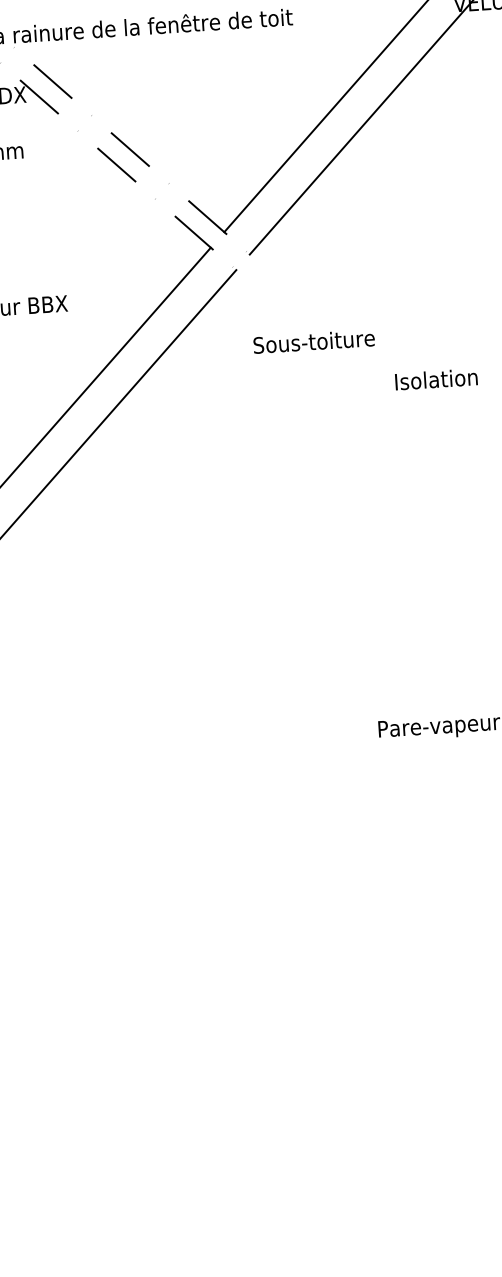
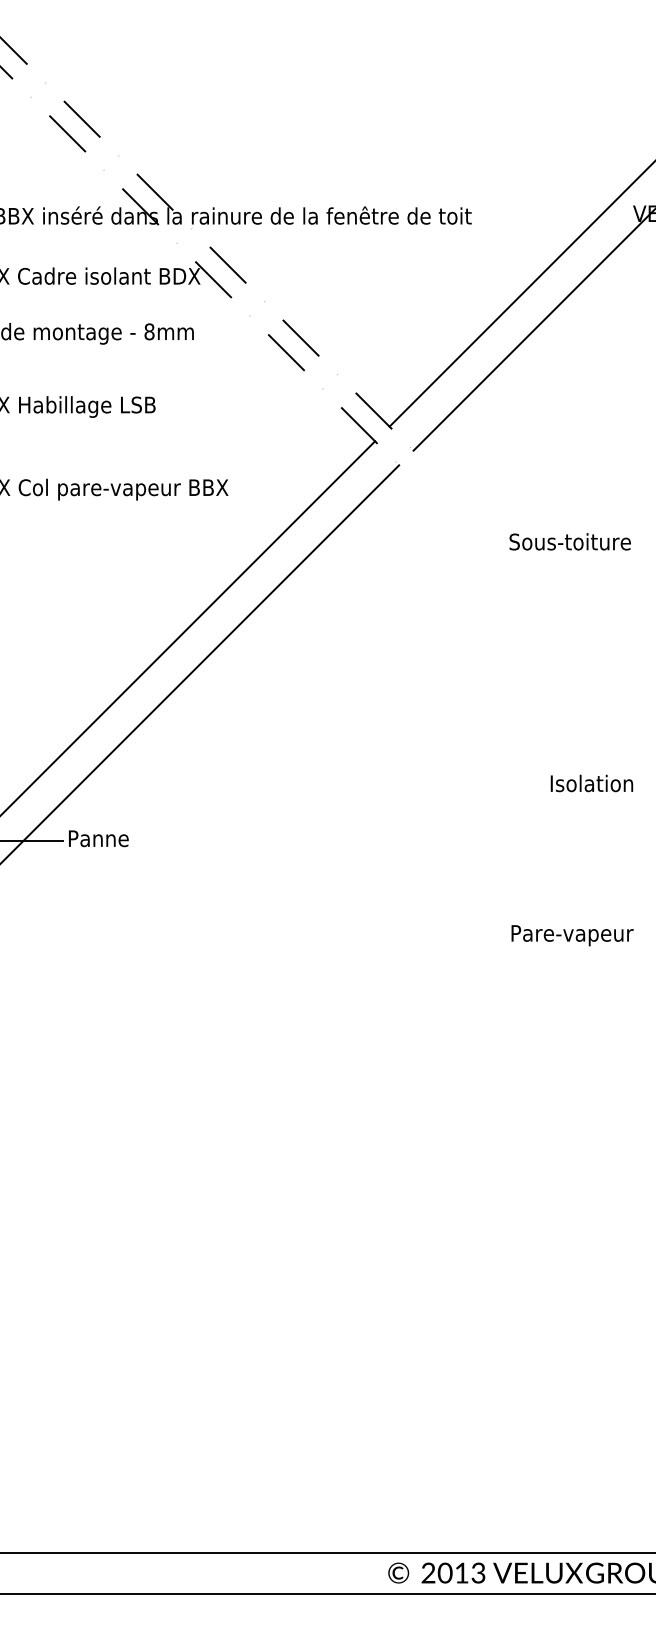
text: (313, 341) -> (569, 541), moved
text: (435, 379) -> (591, 783), moved

